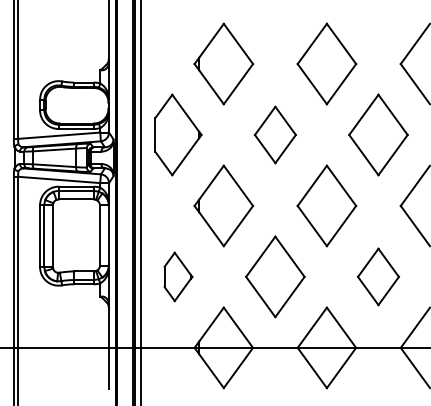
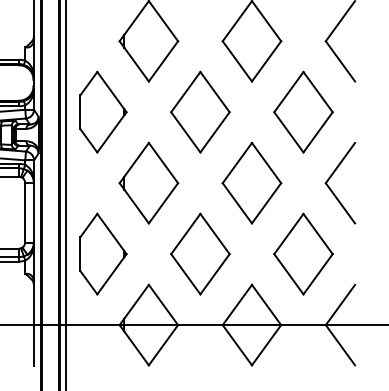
part: (275, 134) -> (200, 111), size x1.43
part: (178, 276) -> (103, 253), size x1.67
part: (378, 276) -> (303, 253), size x1.43

